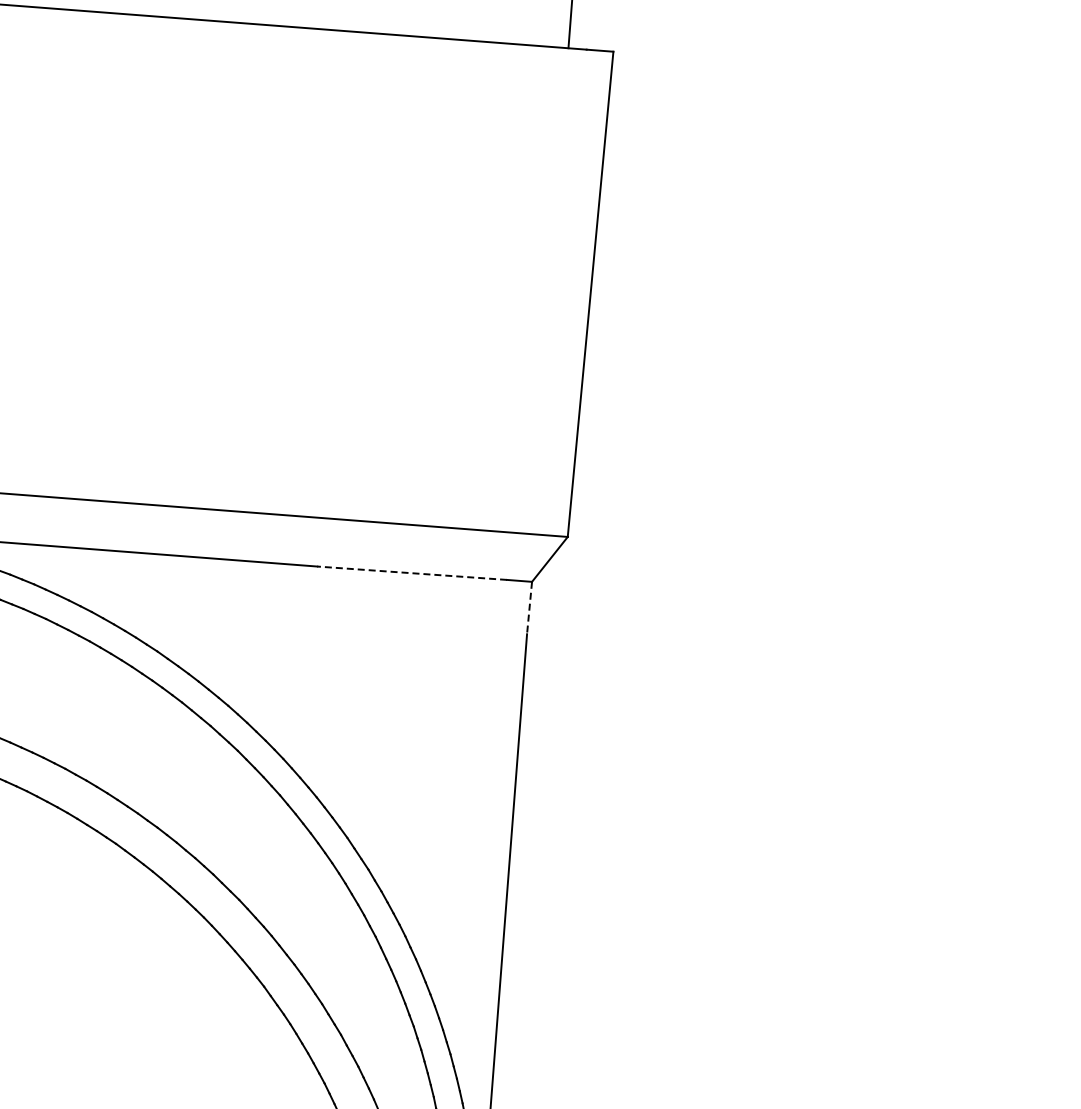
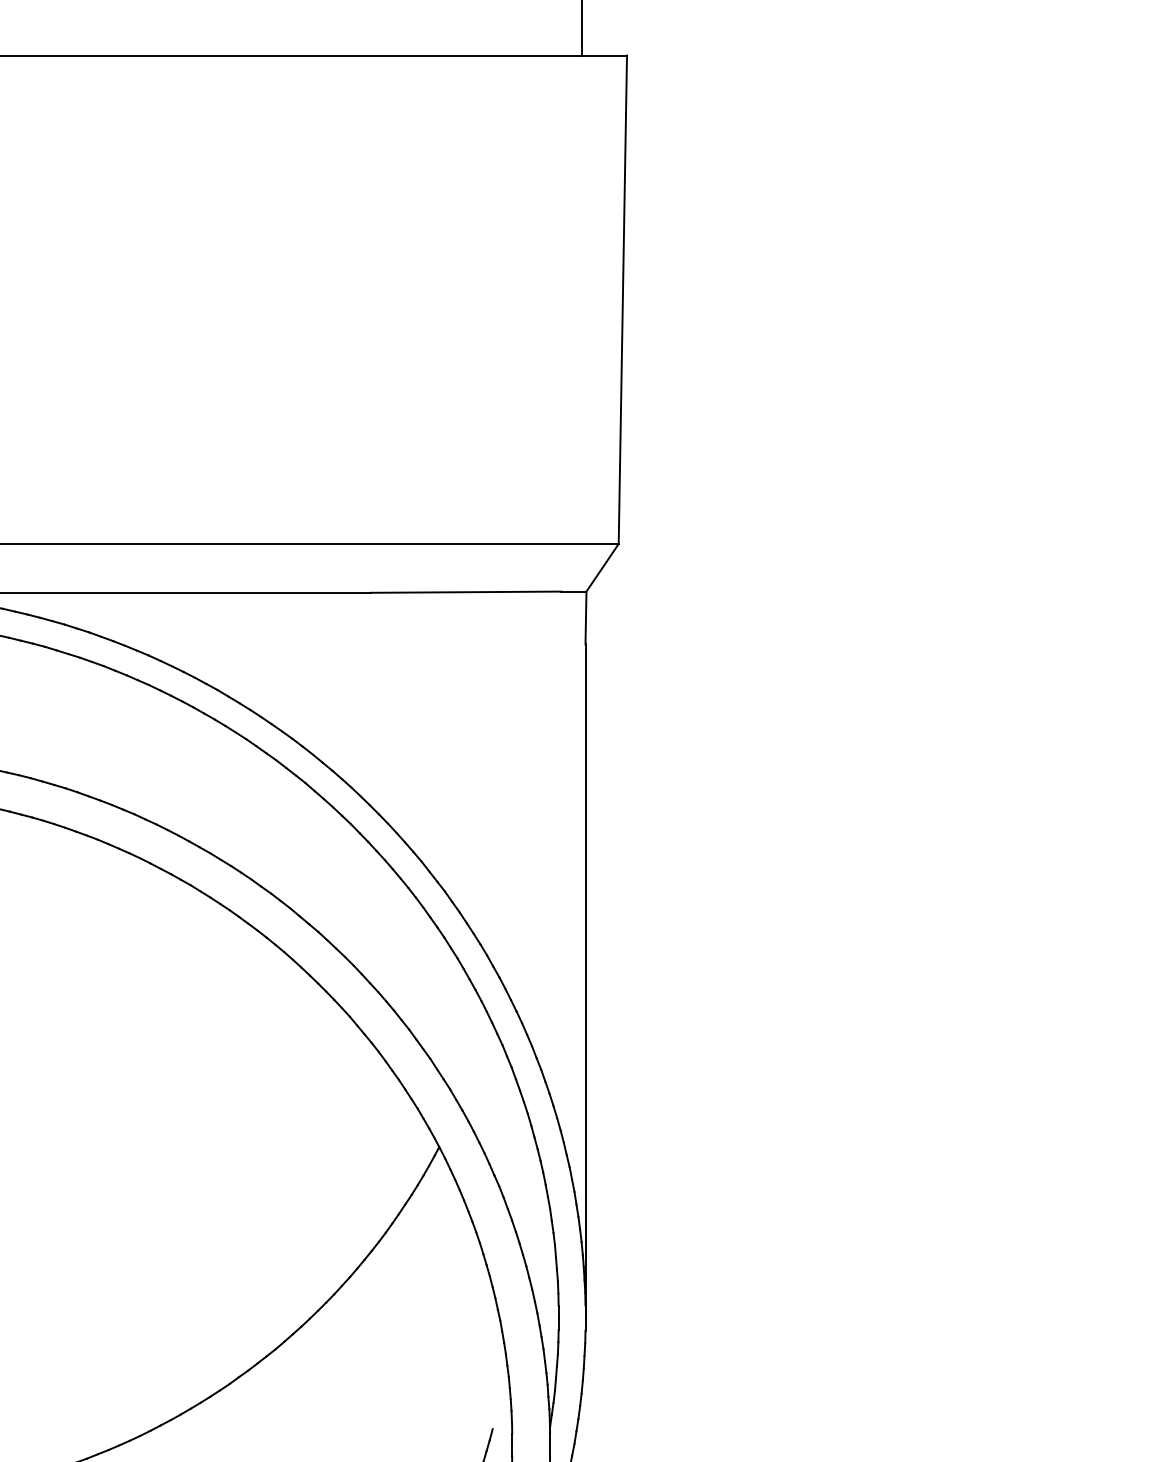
line: (411, 573) -> (465, 592), dashed -> solid
line: (529, 608) -> (585, 618), dashed -> solid

